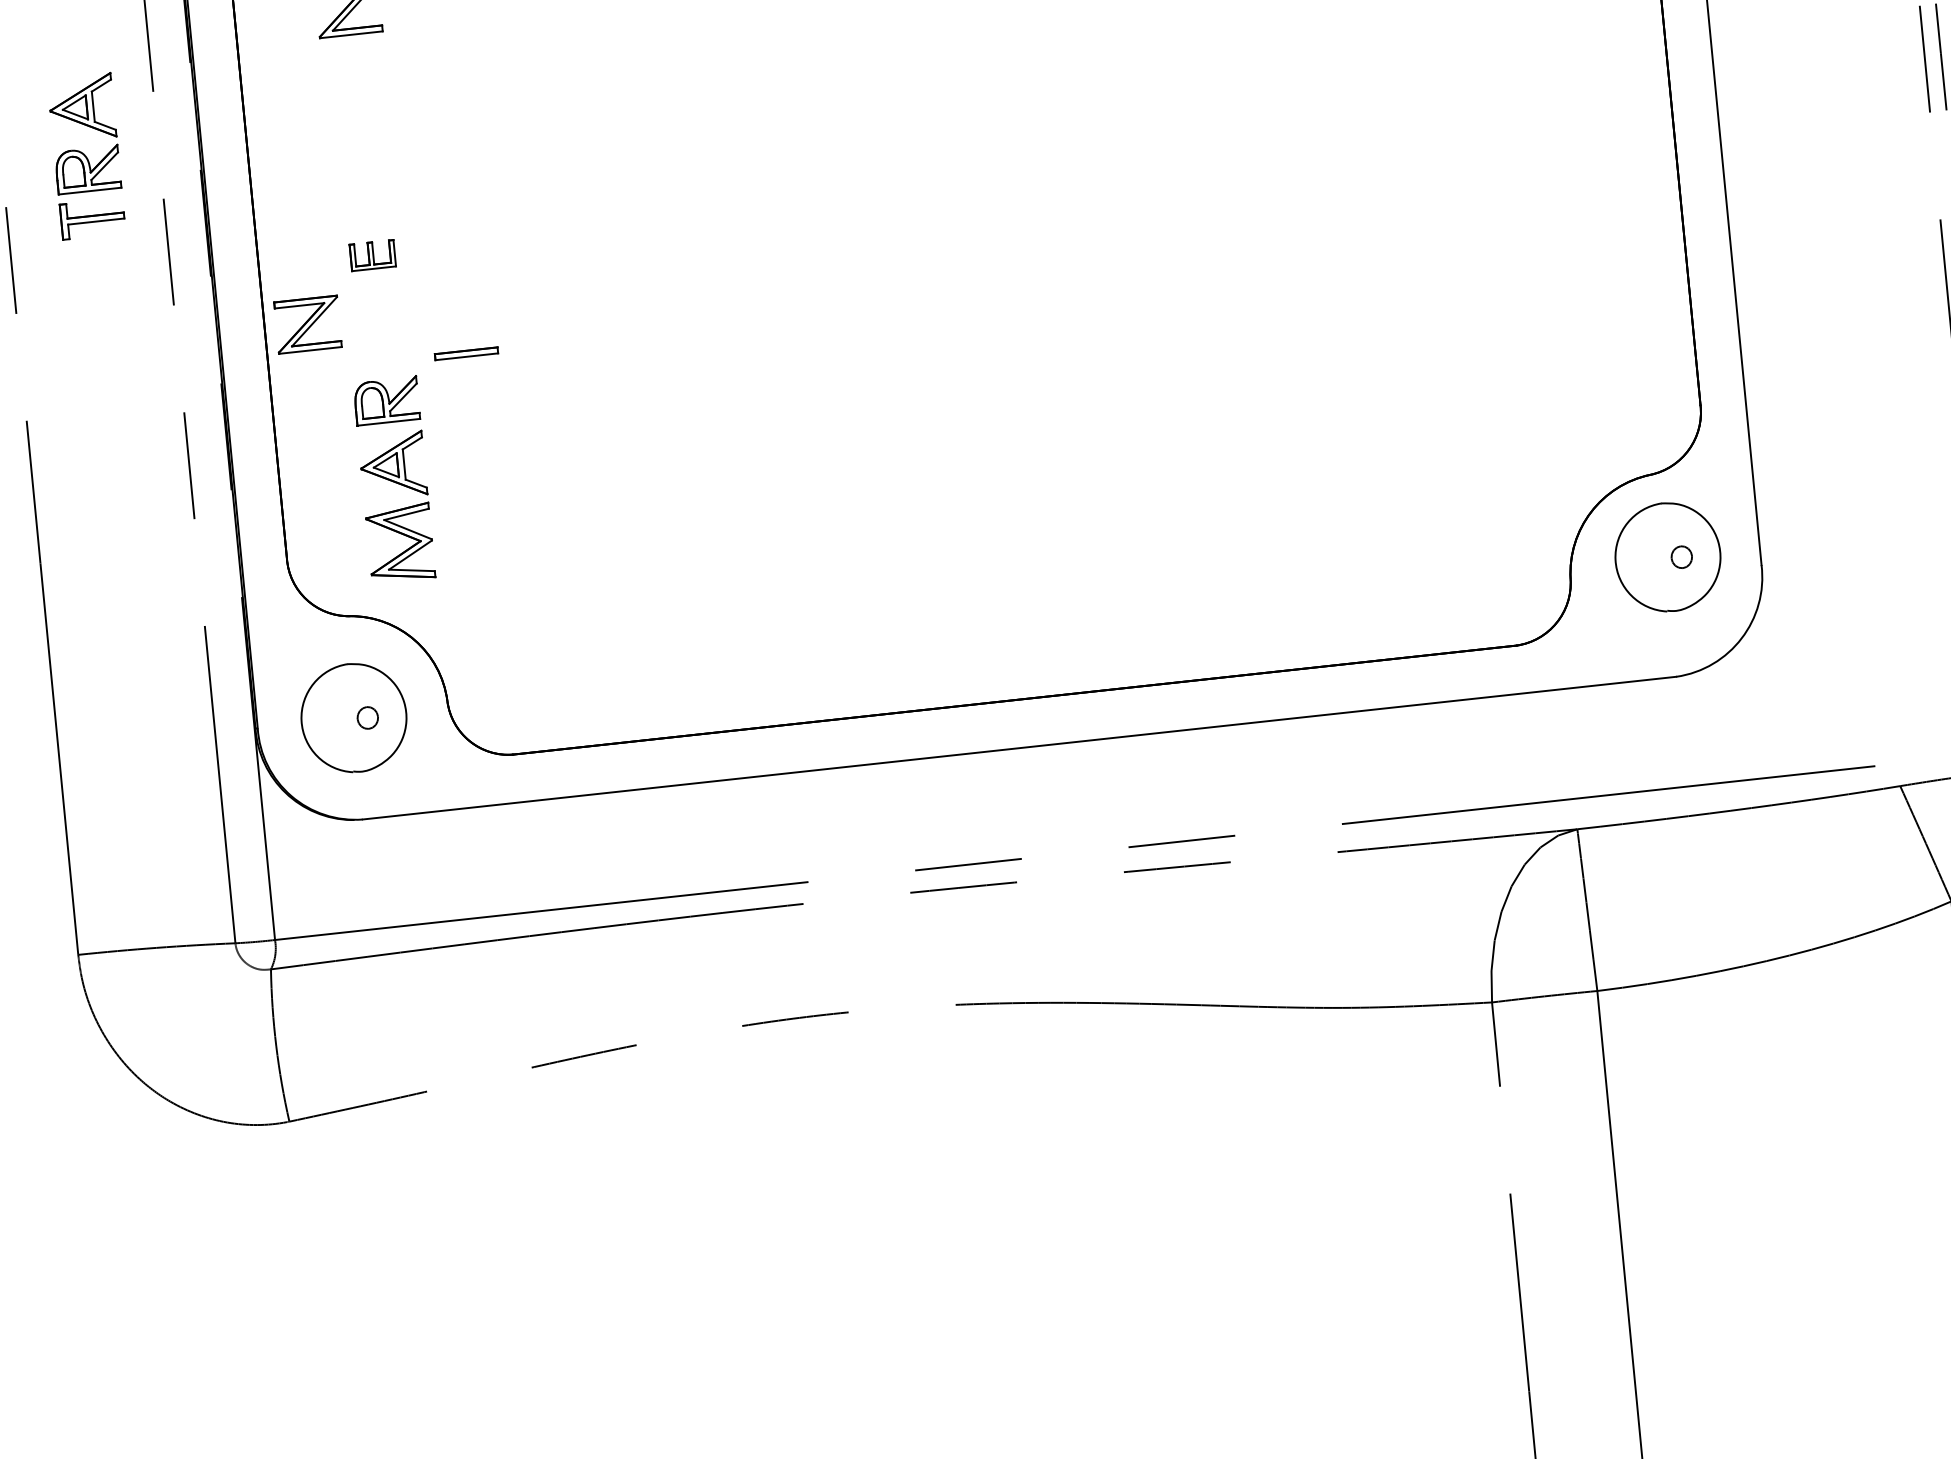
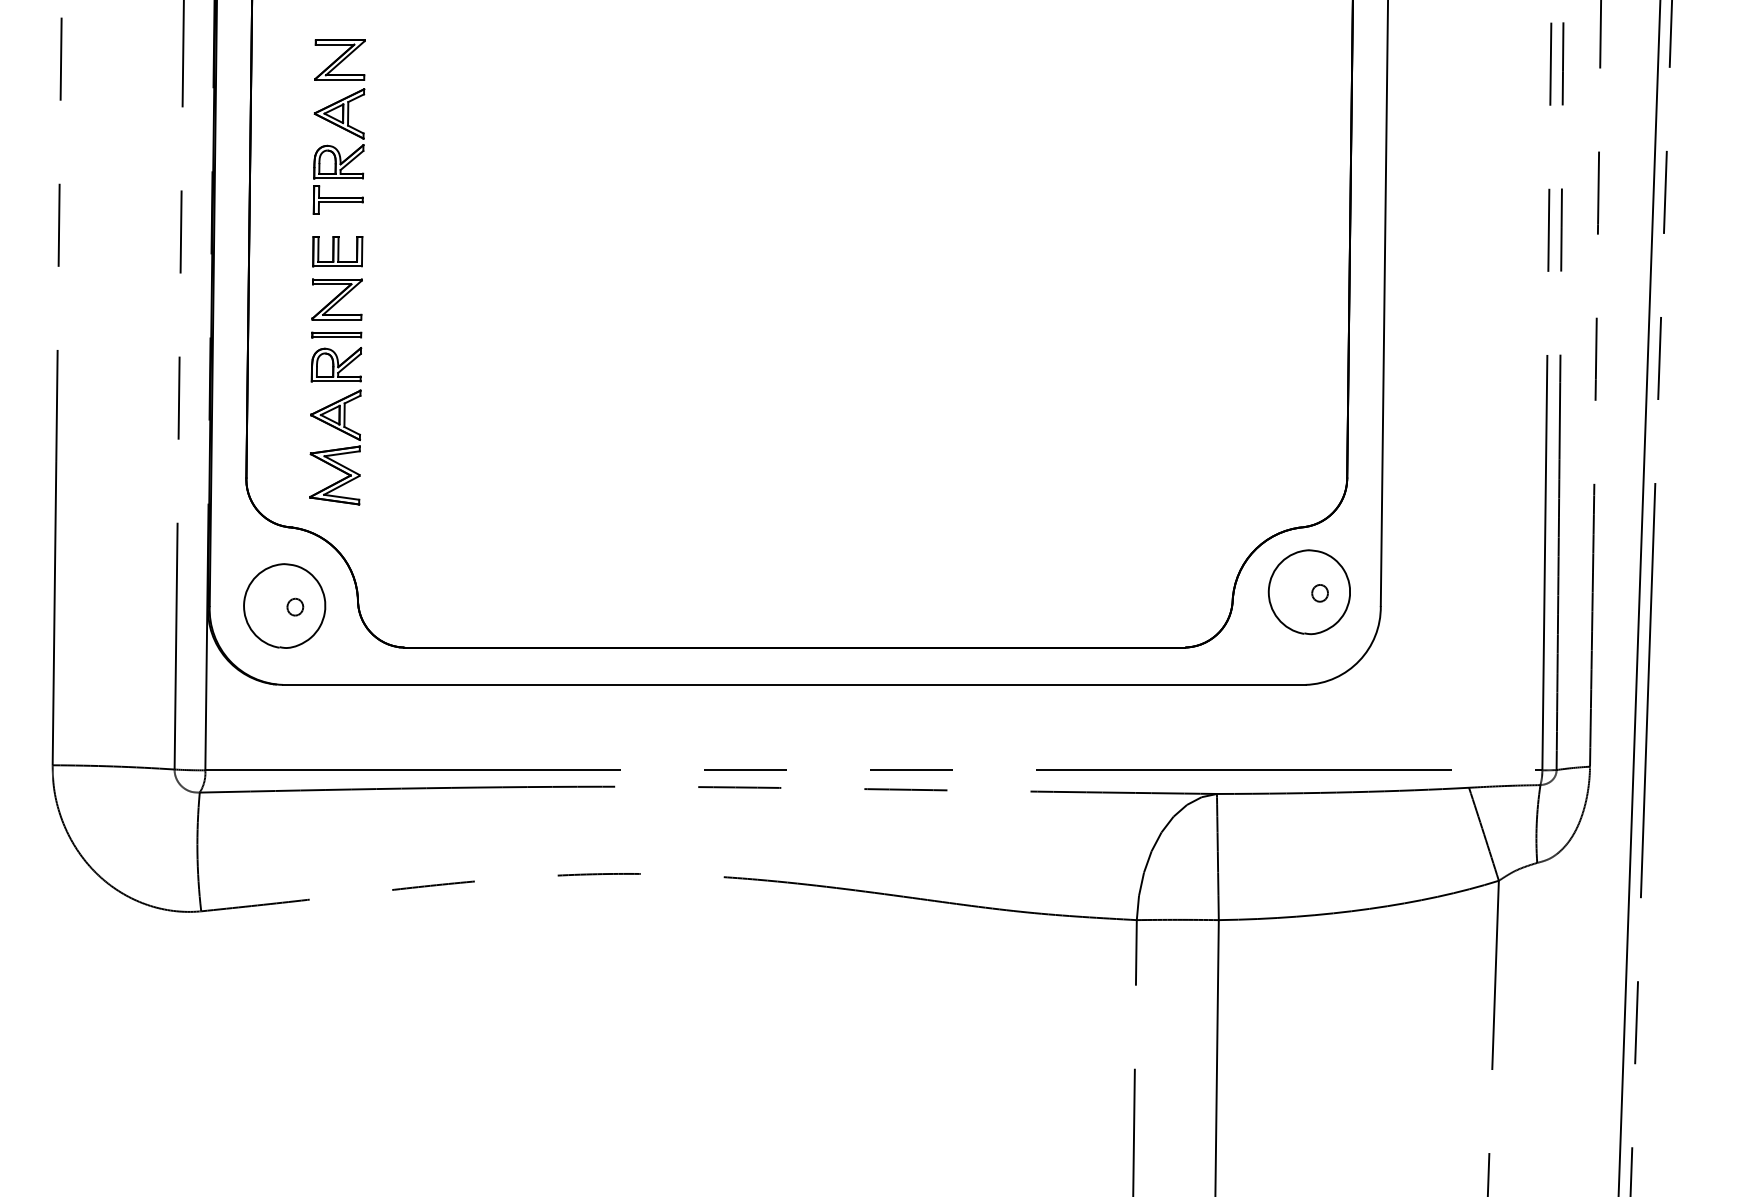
part: (86, 156) -> (338, 151), moved
part: (372, 255) -> (337, 251), size x1.43
part: (307, 324) -> (336, 299), moved
part: (466, 352) -> (336, 334), moved

